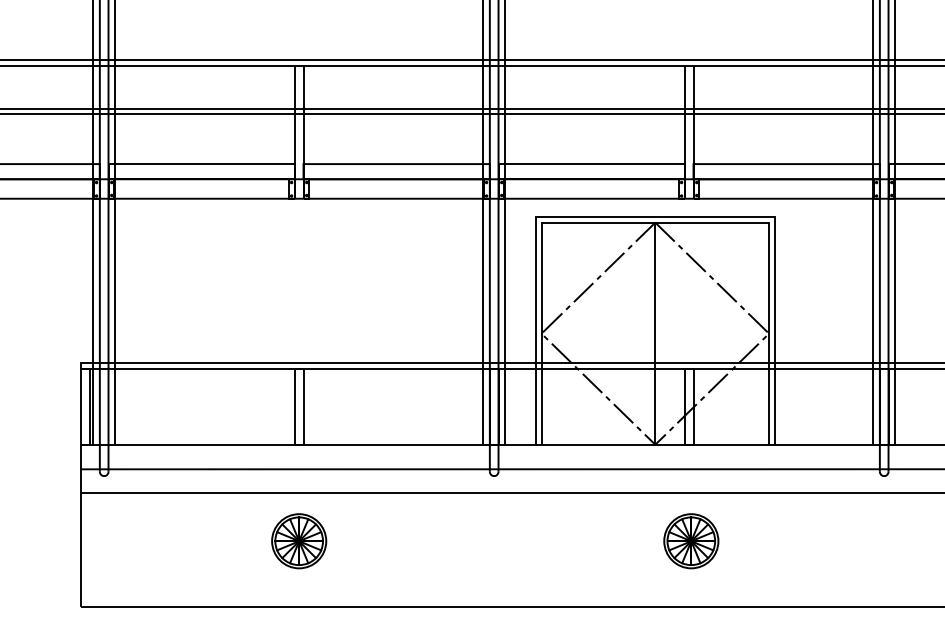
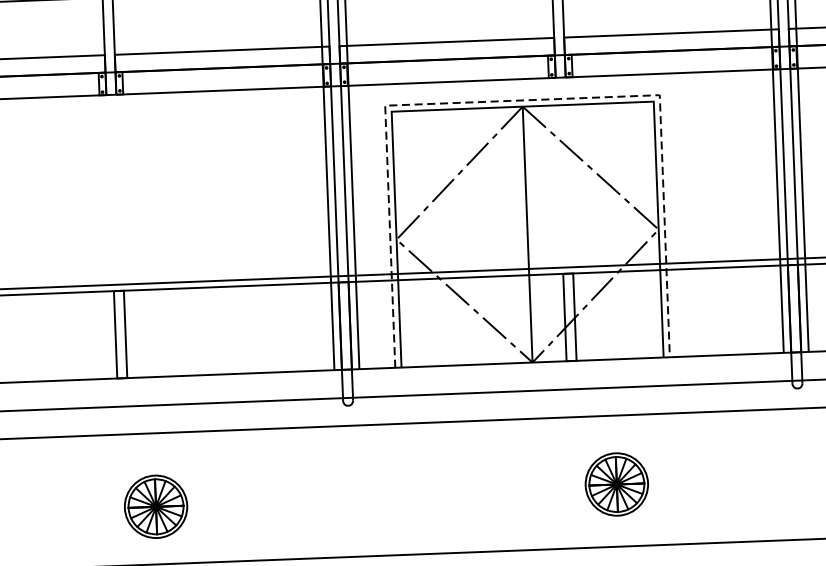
line: (655, 217) -> (522, 100), solid -> dashed
part: (299, 541) -> (156, 507), moved
part: (691, 541) -> (617, 484), moved

